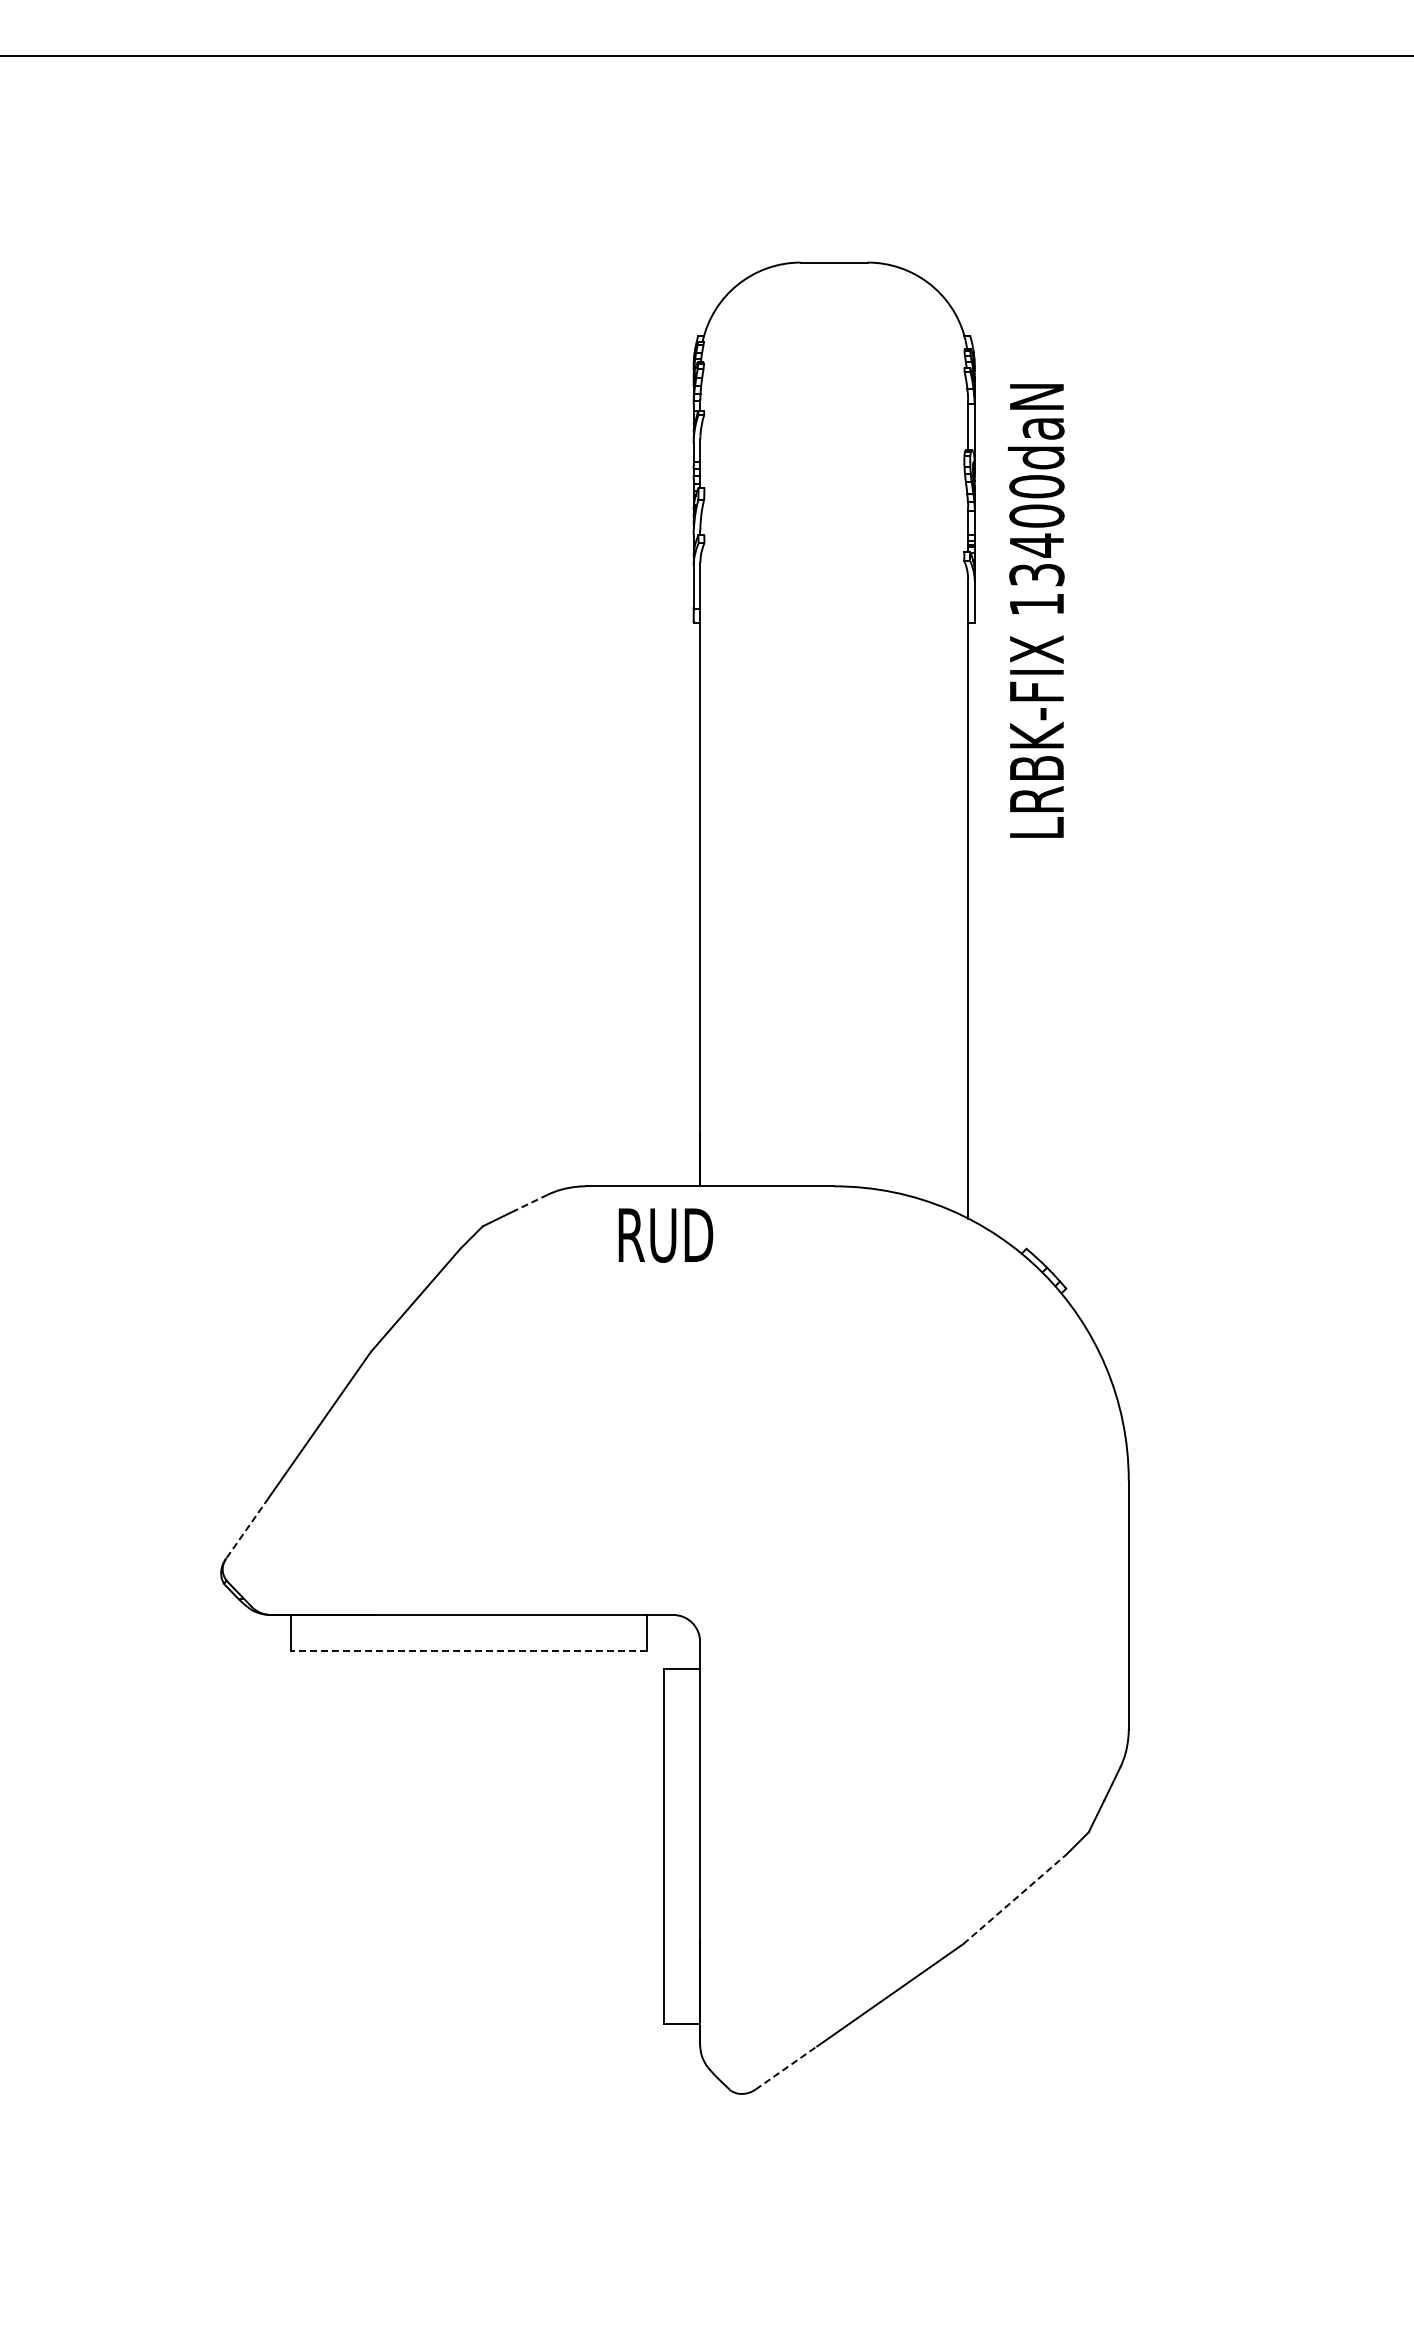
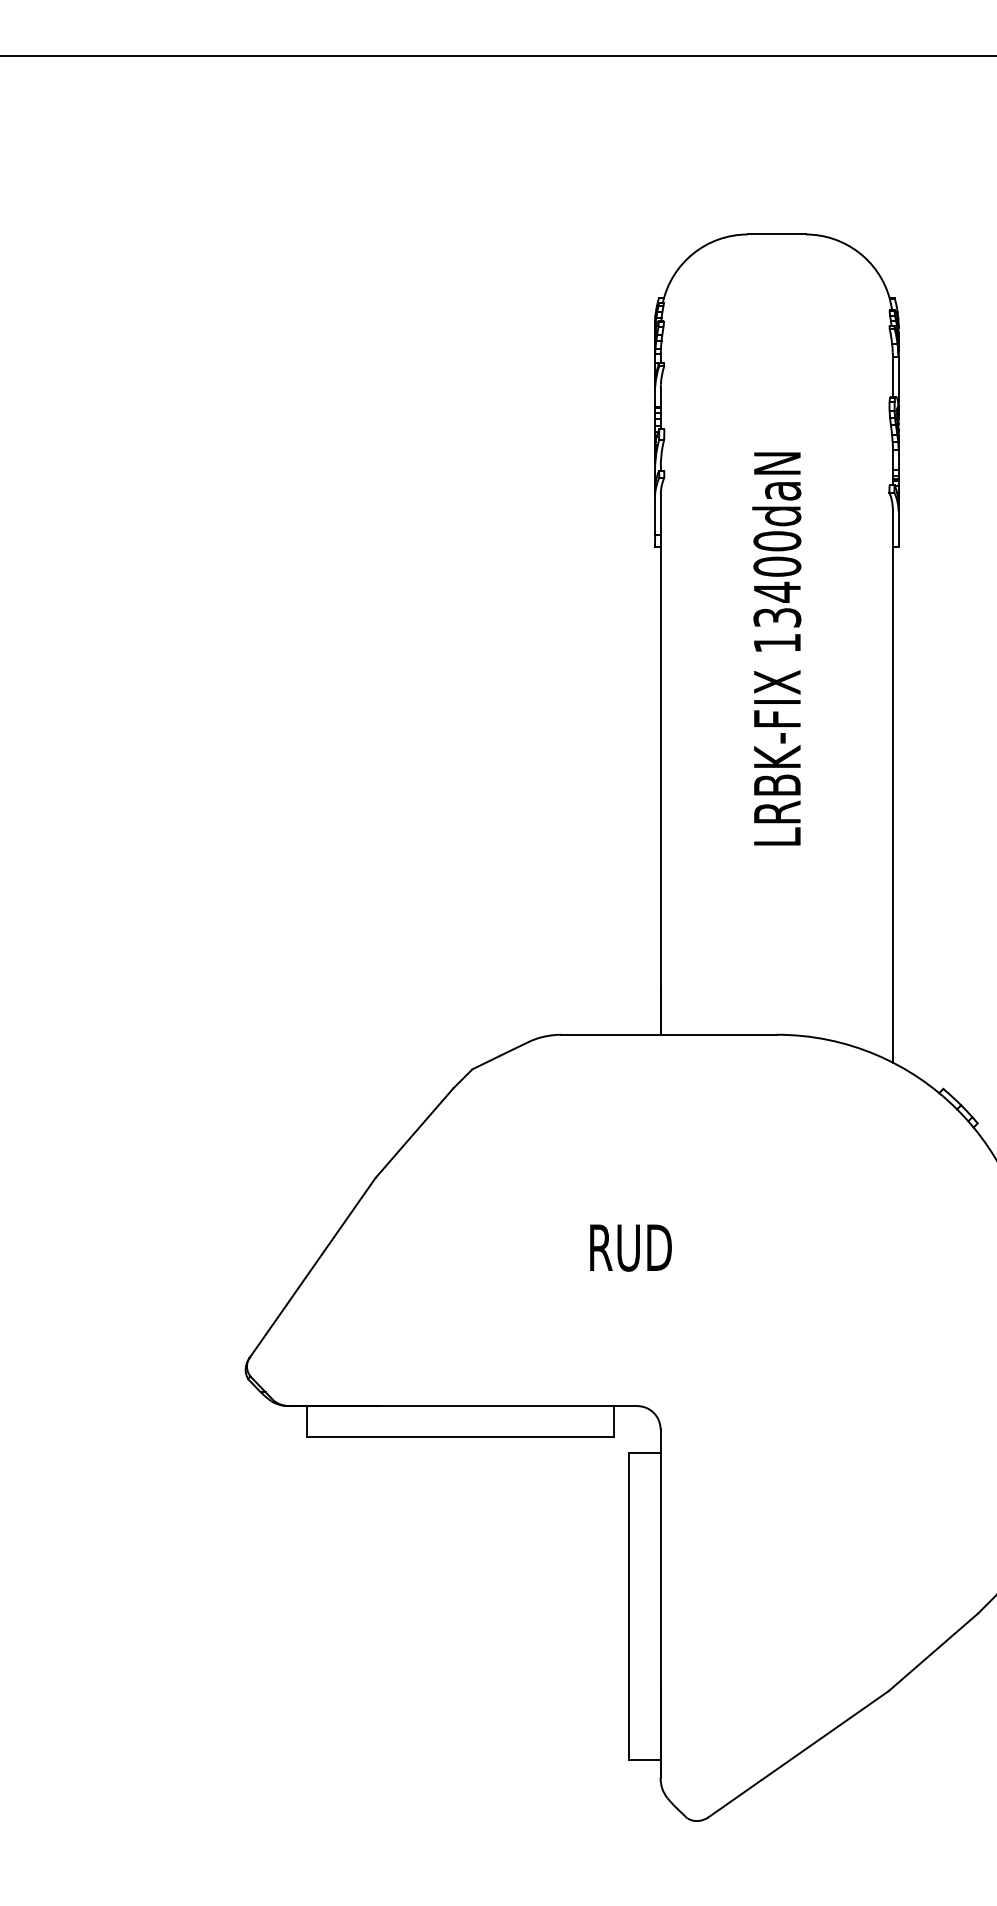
text: (1036, 610) -> (777, 648), moved
line: (530, 1203) -> (513, 1049), dashed -> solid
text: (665, 1235) -> (630, 1248), moved
line: (246, 1529) -> (267, 1332), dashed -> solid
line: (468, 1651) -> (459, 1437), dashed -> solid
line: (1015, 1898) -> (933, 1651), dashed -> solid
line: (786, 2068) -> (735, 1798), dashed -> solid

